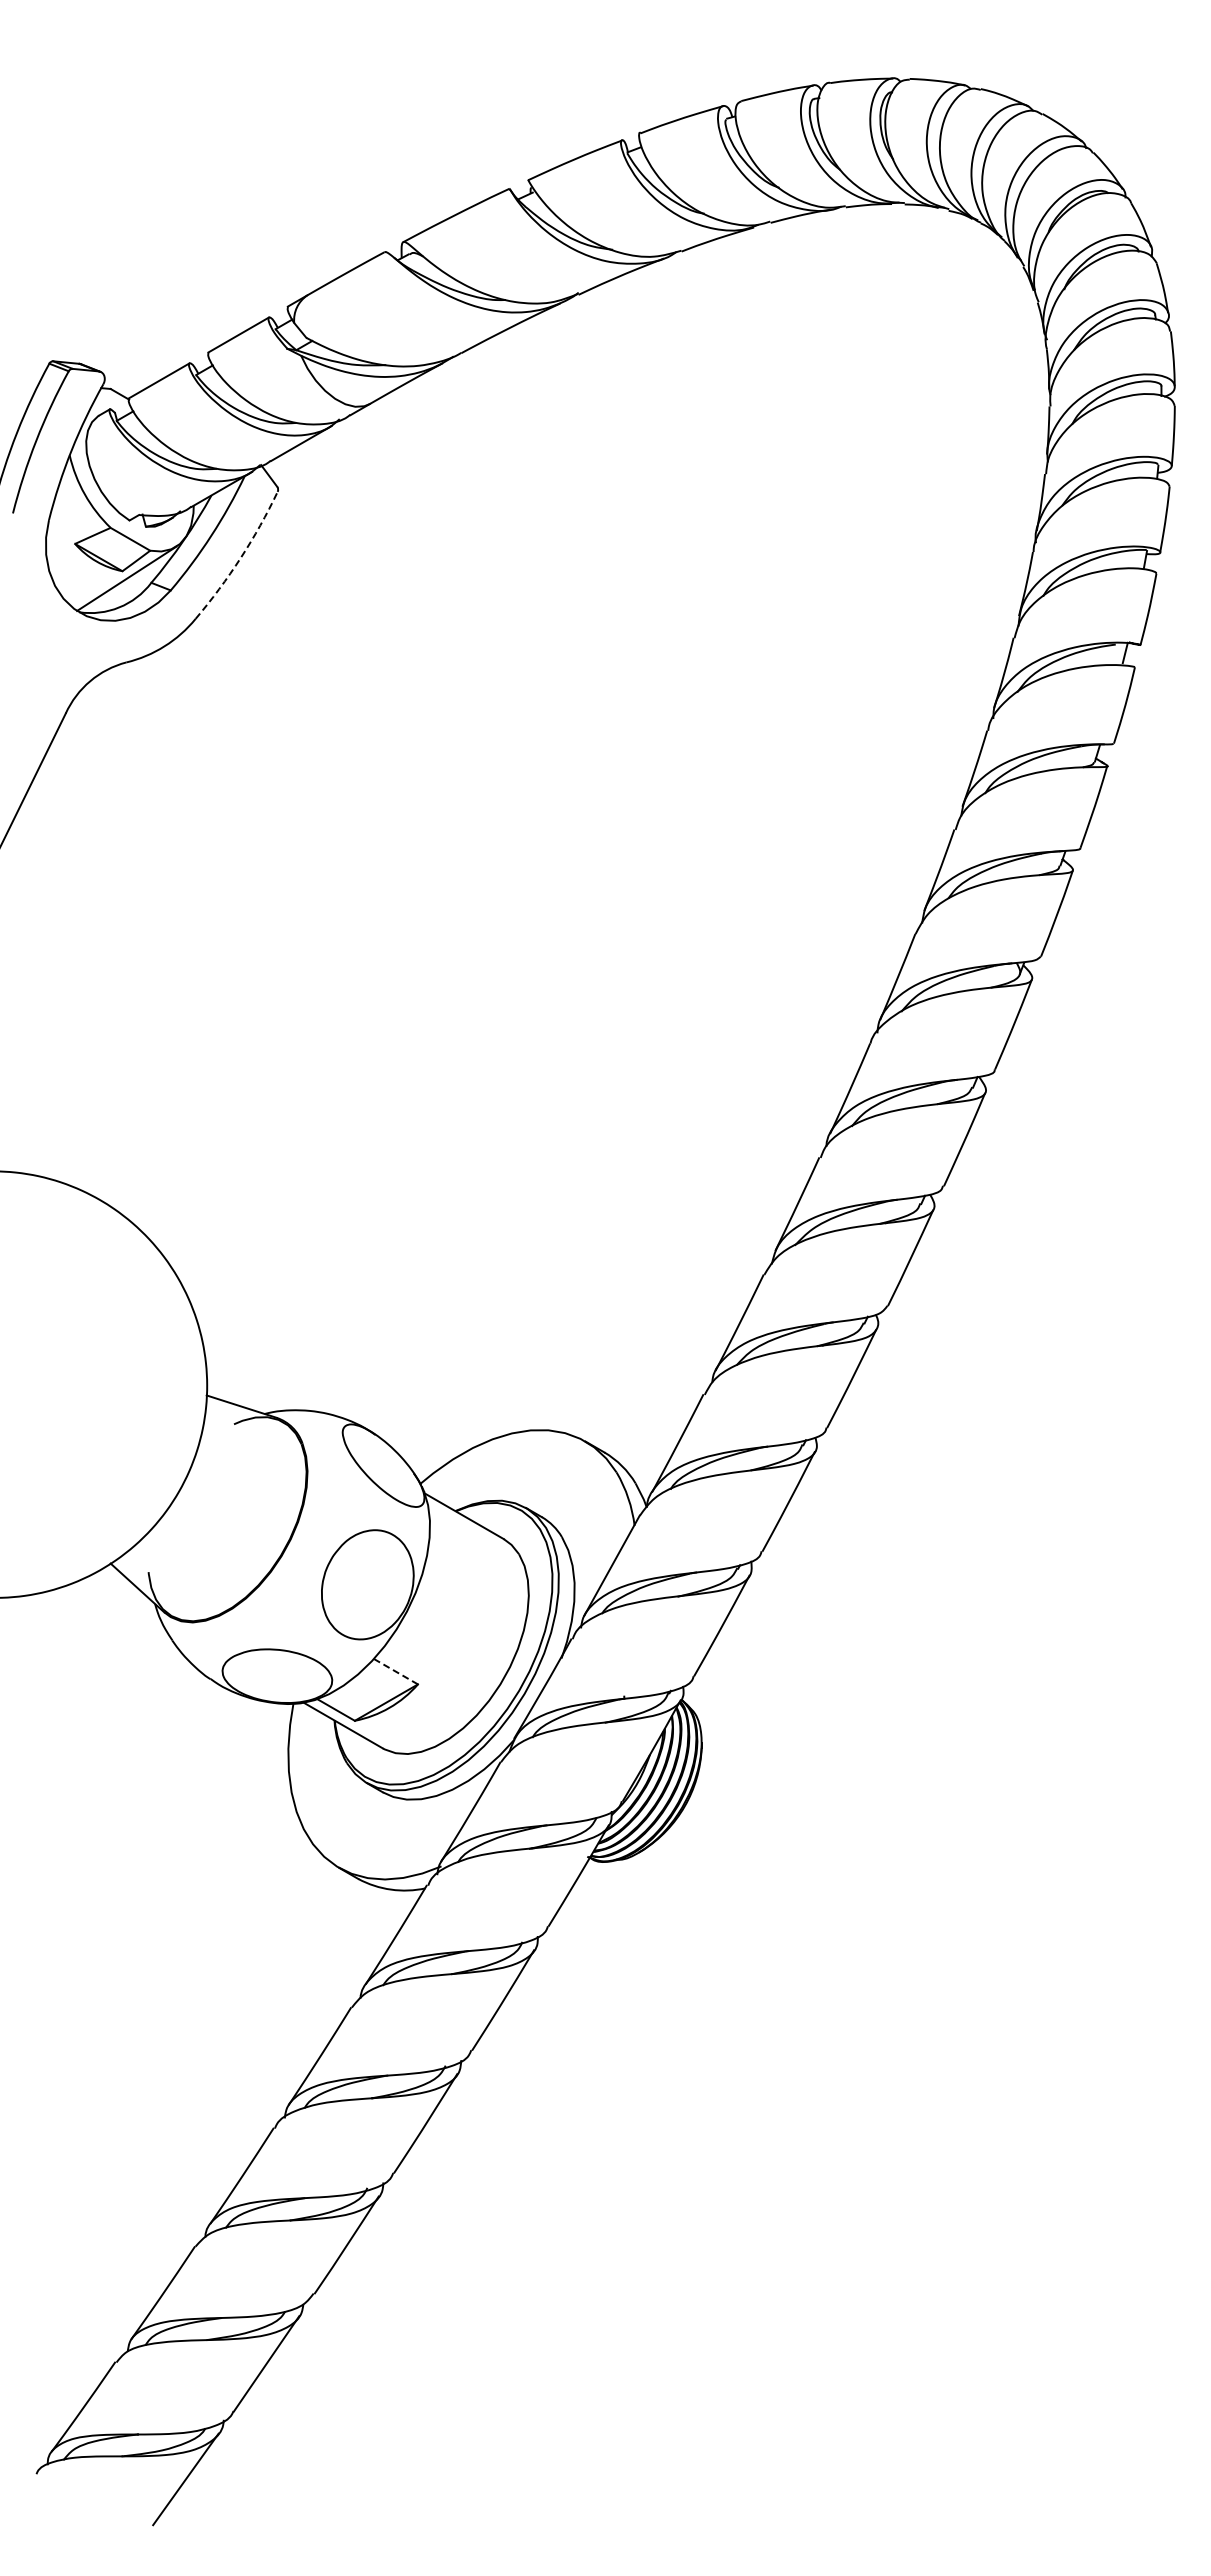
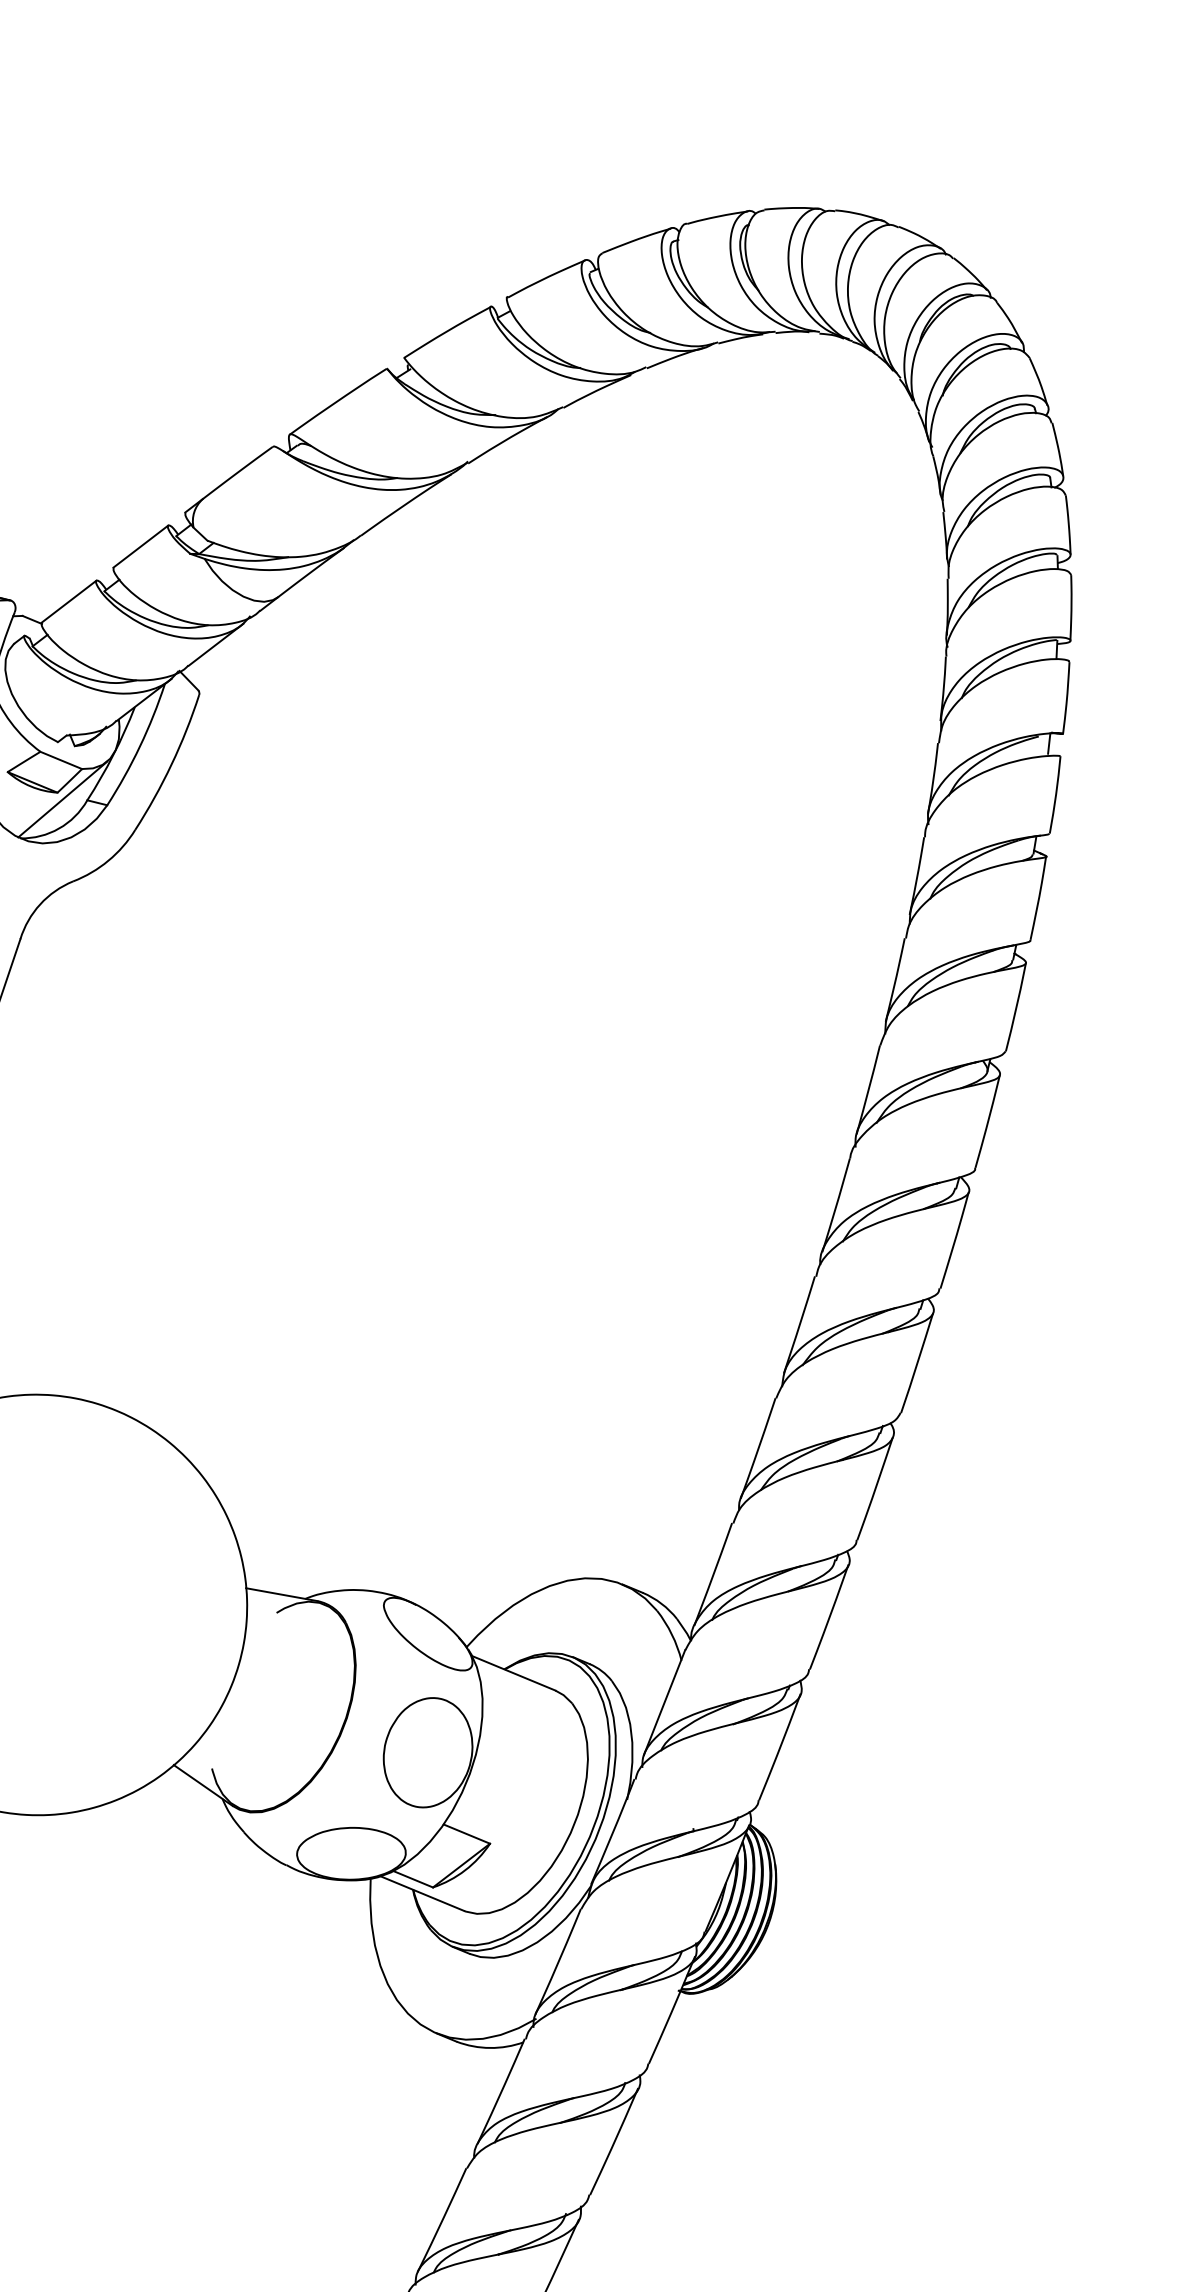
arc: (240, 558) -> (171, 765), dashed -> solid
line: (396, 1671) -> (467, 1833), dashed -> solid

